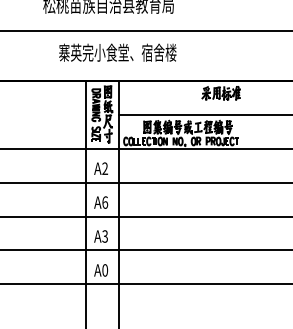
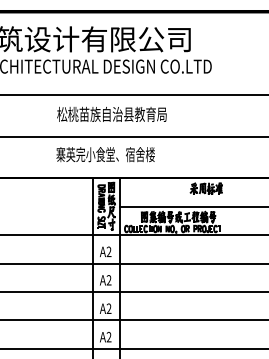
text: (117, 52) -> (105, 154), moved
text: (104, 202) -> (108, 280), A6 -> A2
text: (104, 237) -> (108, 309), A3 -> A2
text: (104, 270) -> (108, 337), A0 -> A2

